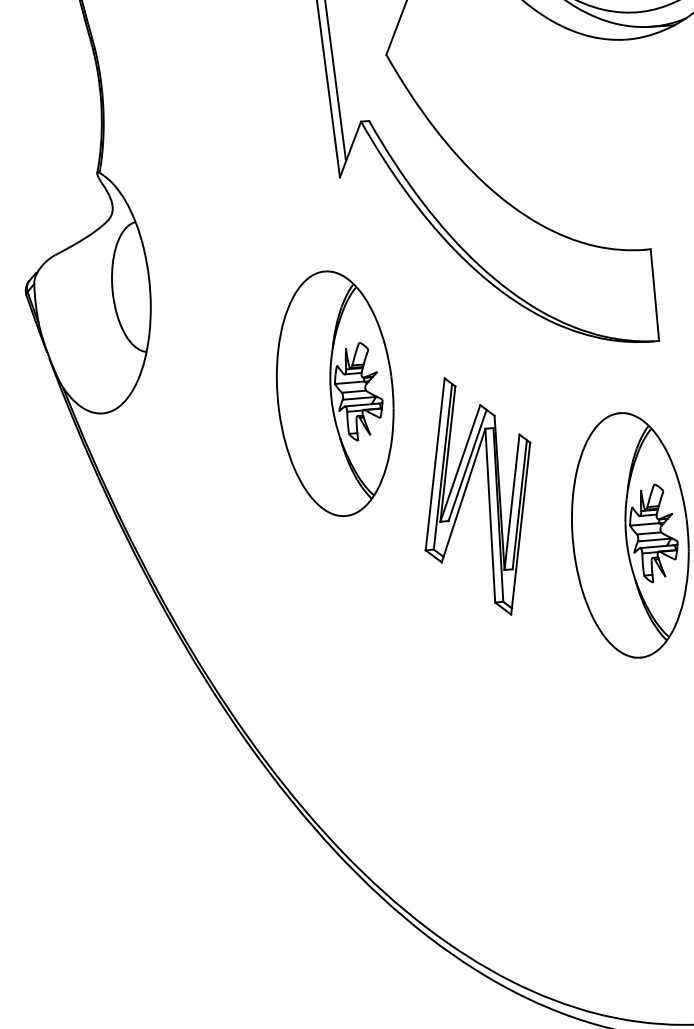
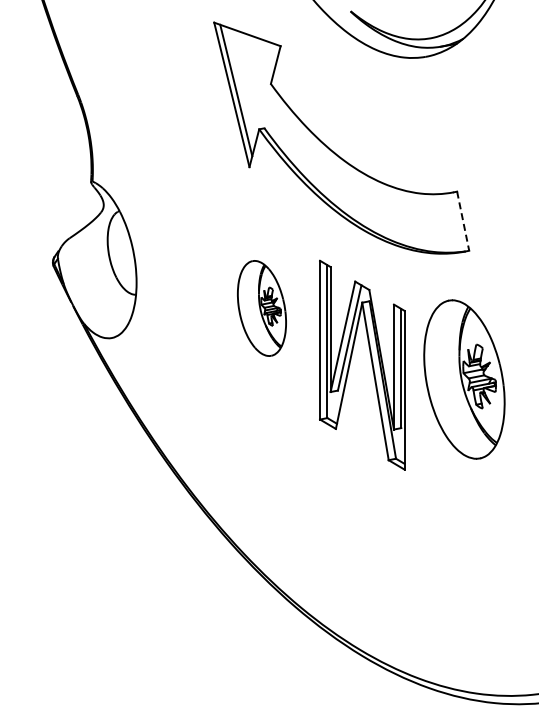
line: (655, 295) -> (463, 221), solid -> dashed
part: (334, 393) -> (261, 308), size x0.6
part: (478, 495) -> (362, 364), size x1.4

